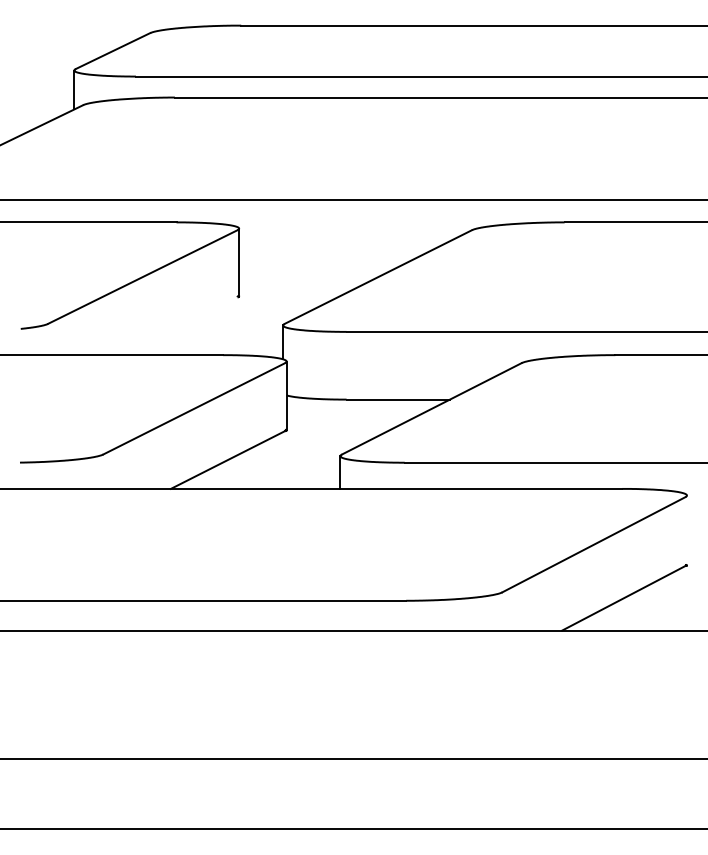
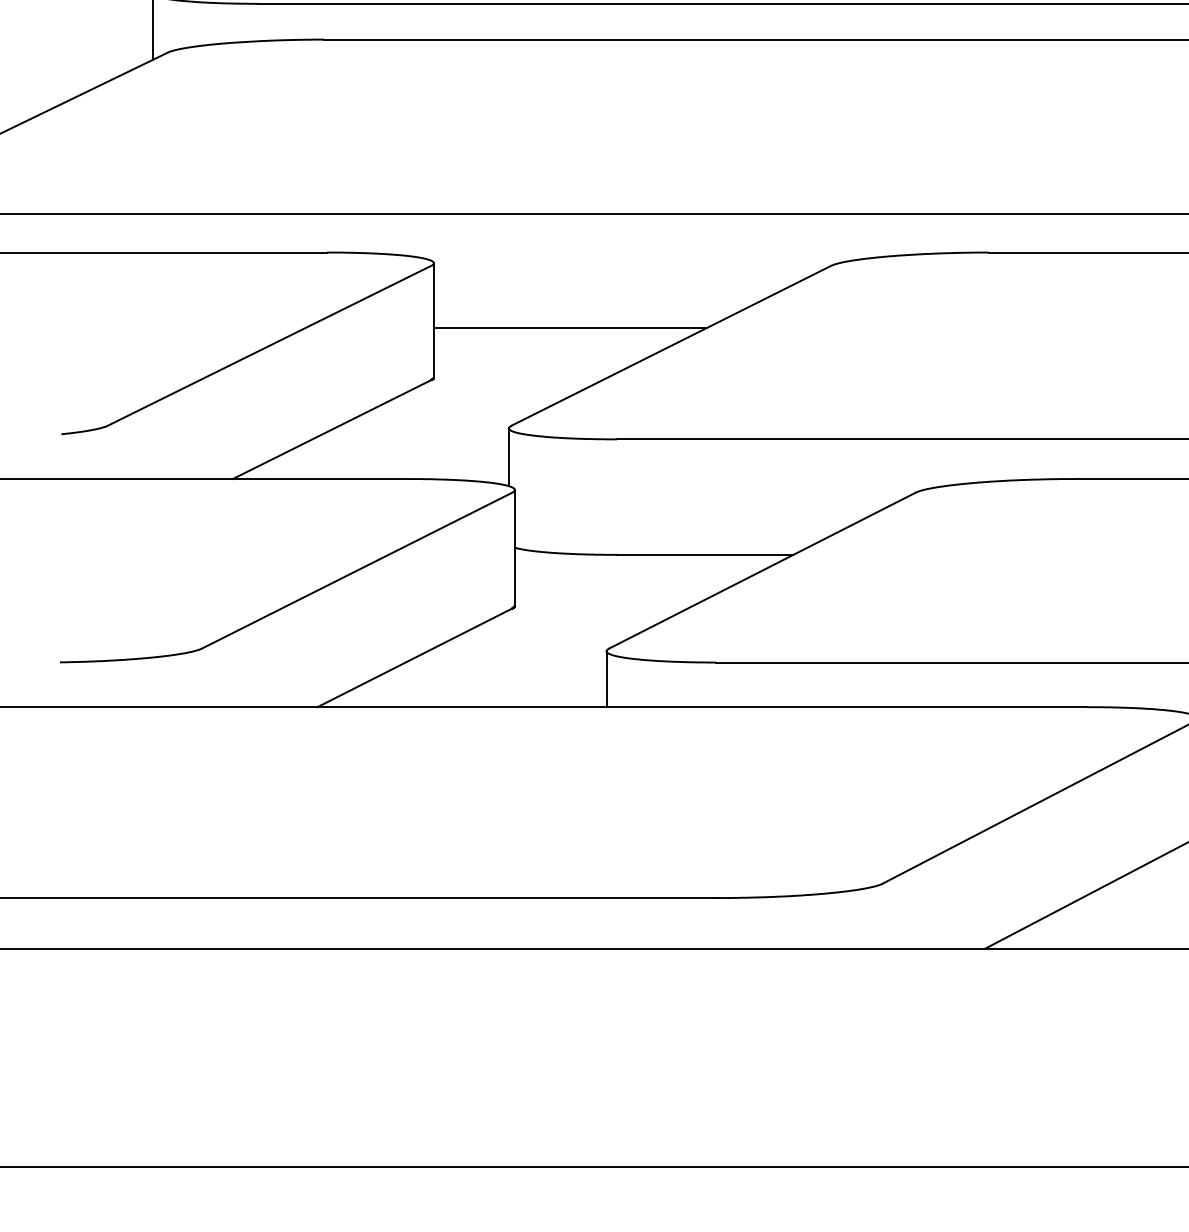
line: (319, 266) -> (570, 327), added
line: (179, 326) -> (332, 430), added

